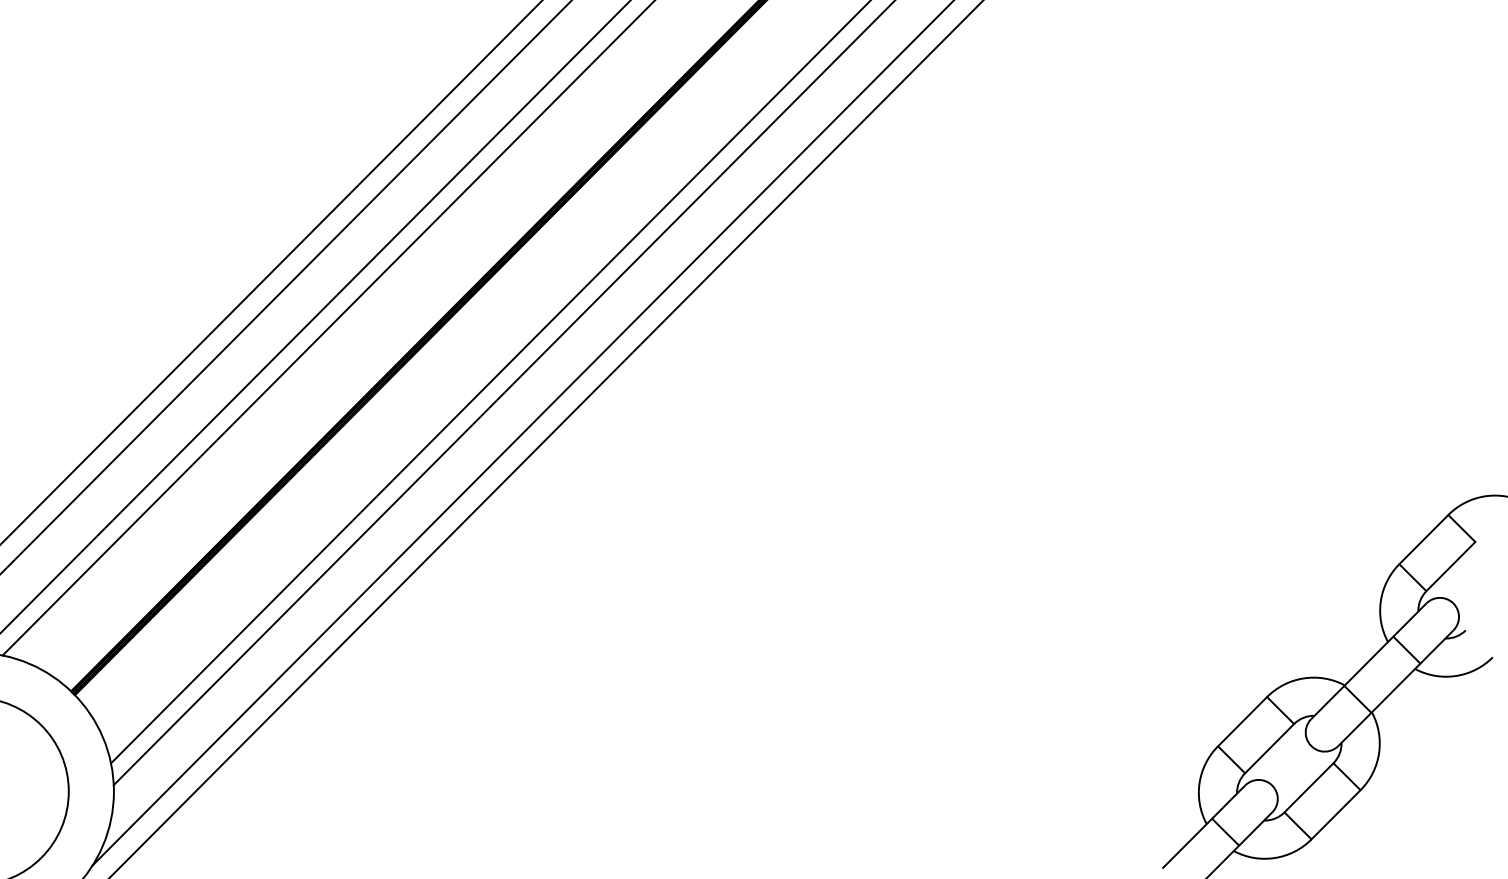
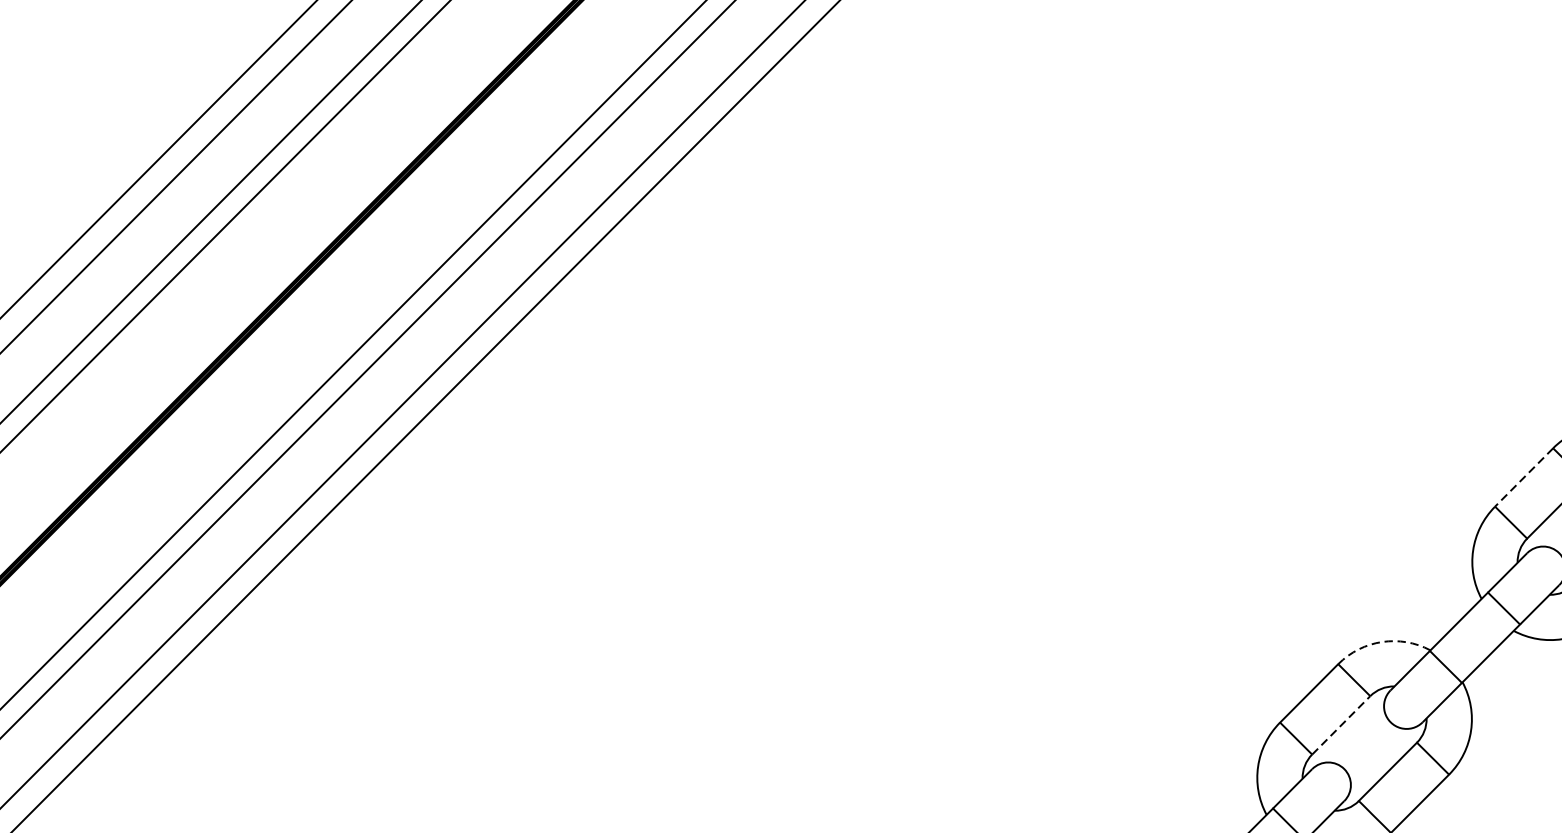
line: (1423, 539) -> (1523, 477), solid -> dashed
arc: (1304, 678) -> (1382, 642), solid -> dashed
line: (1269, 748) -> (1341, 725), solid -> dashed

